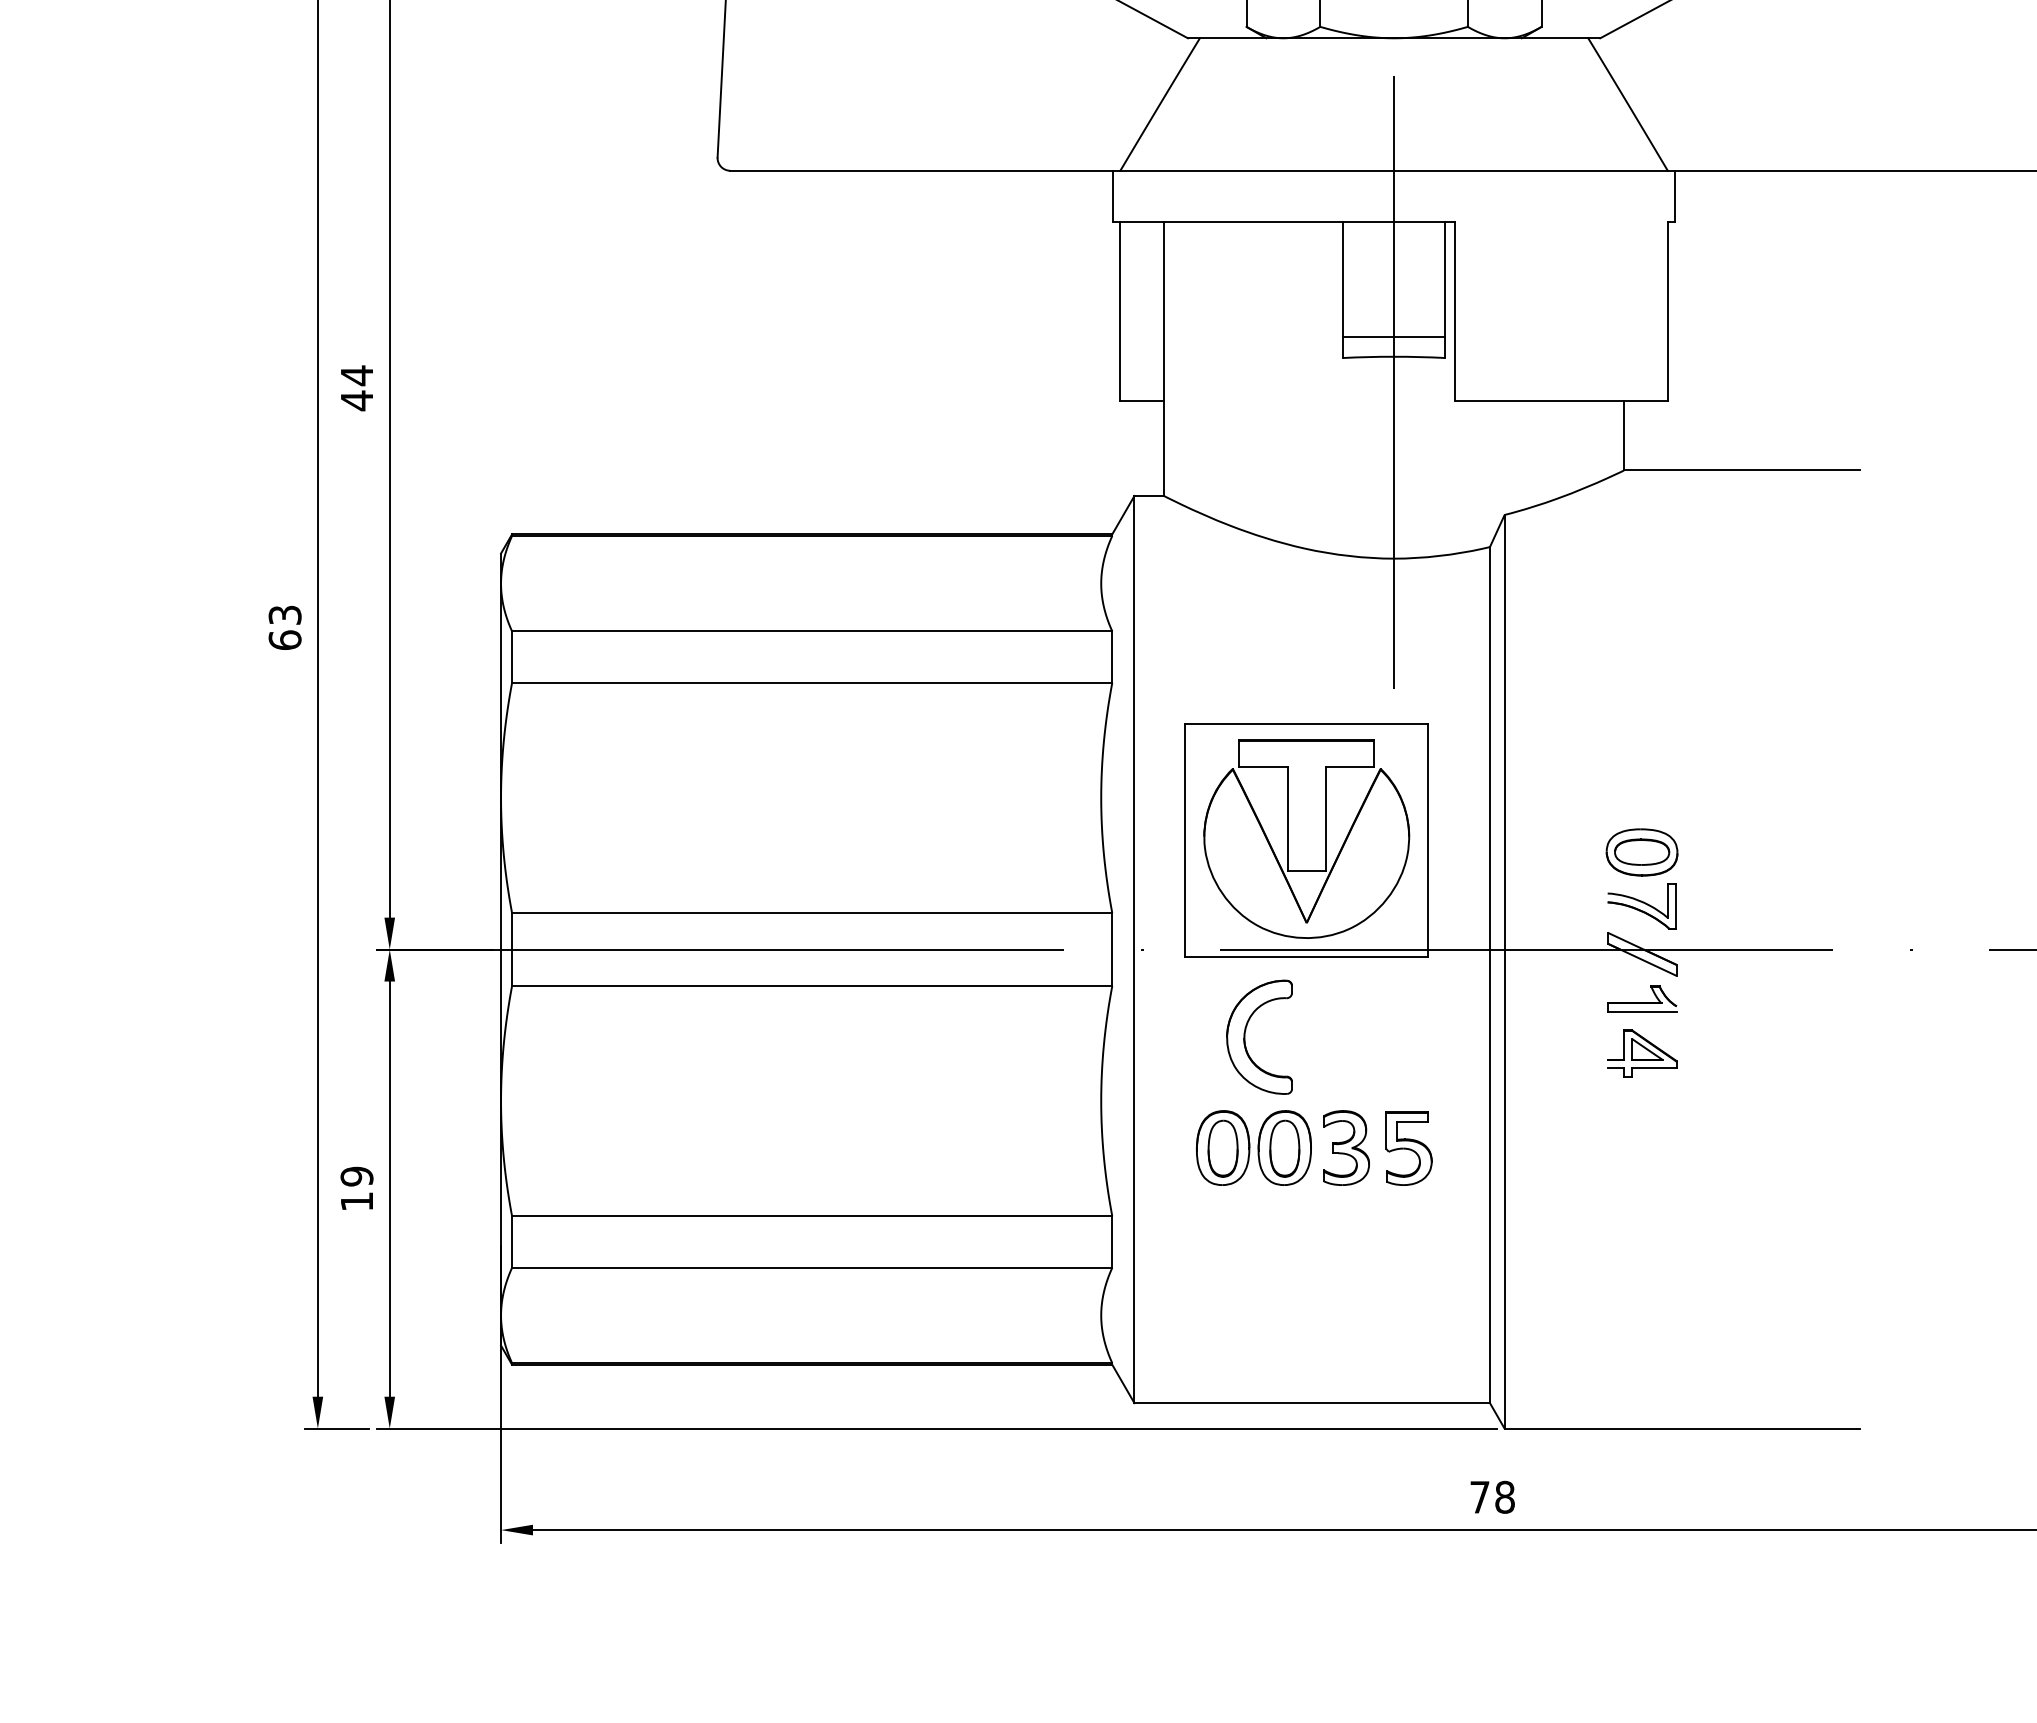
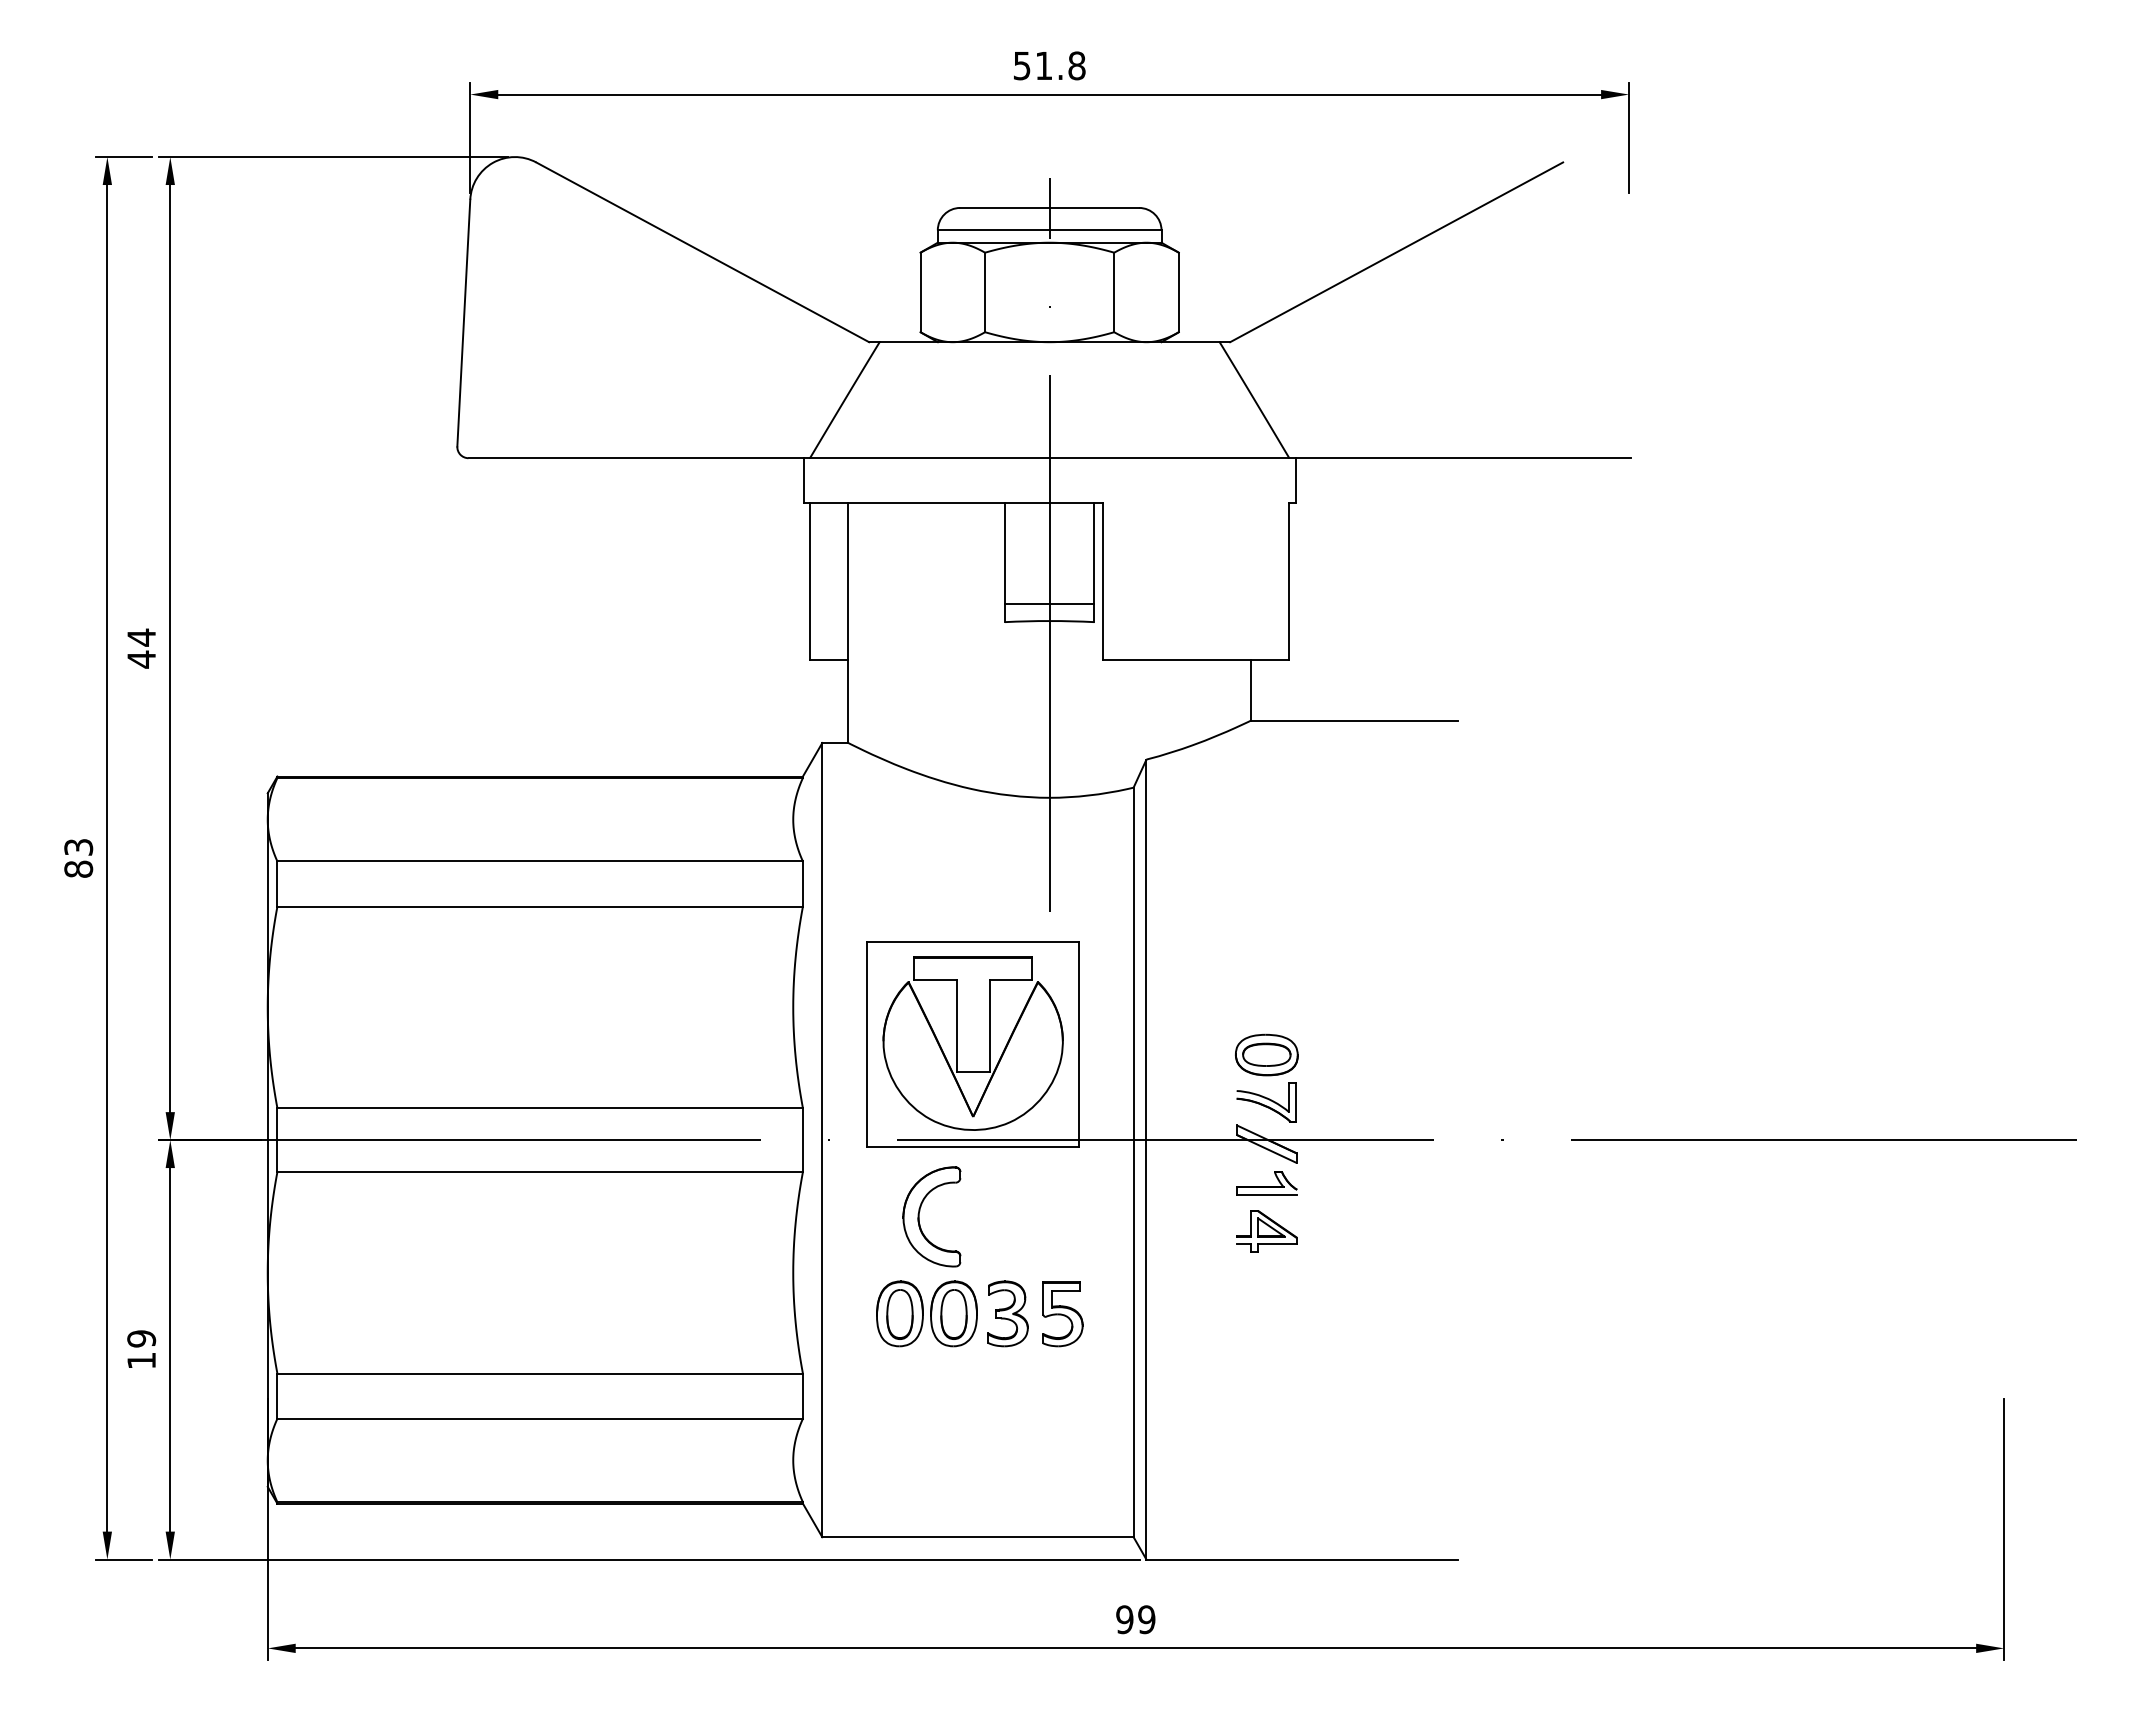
text: (284, 639) -> (78, 868), 63 -> 83
text: (1492, 1497) -> (1135, 1619), 78 -> 99

